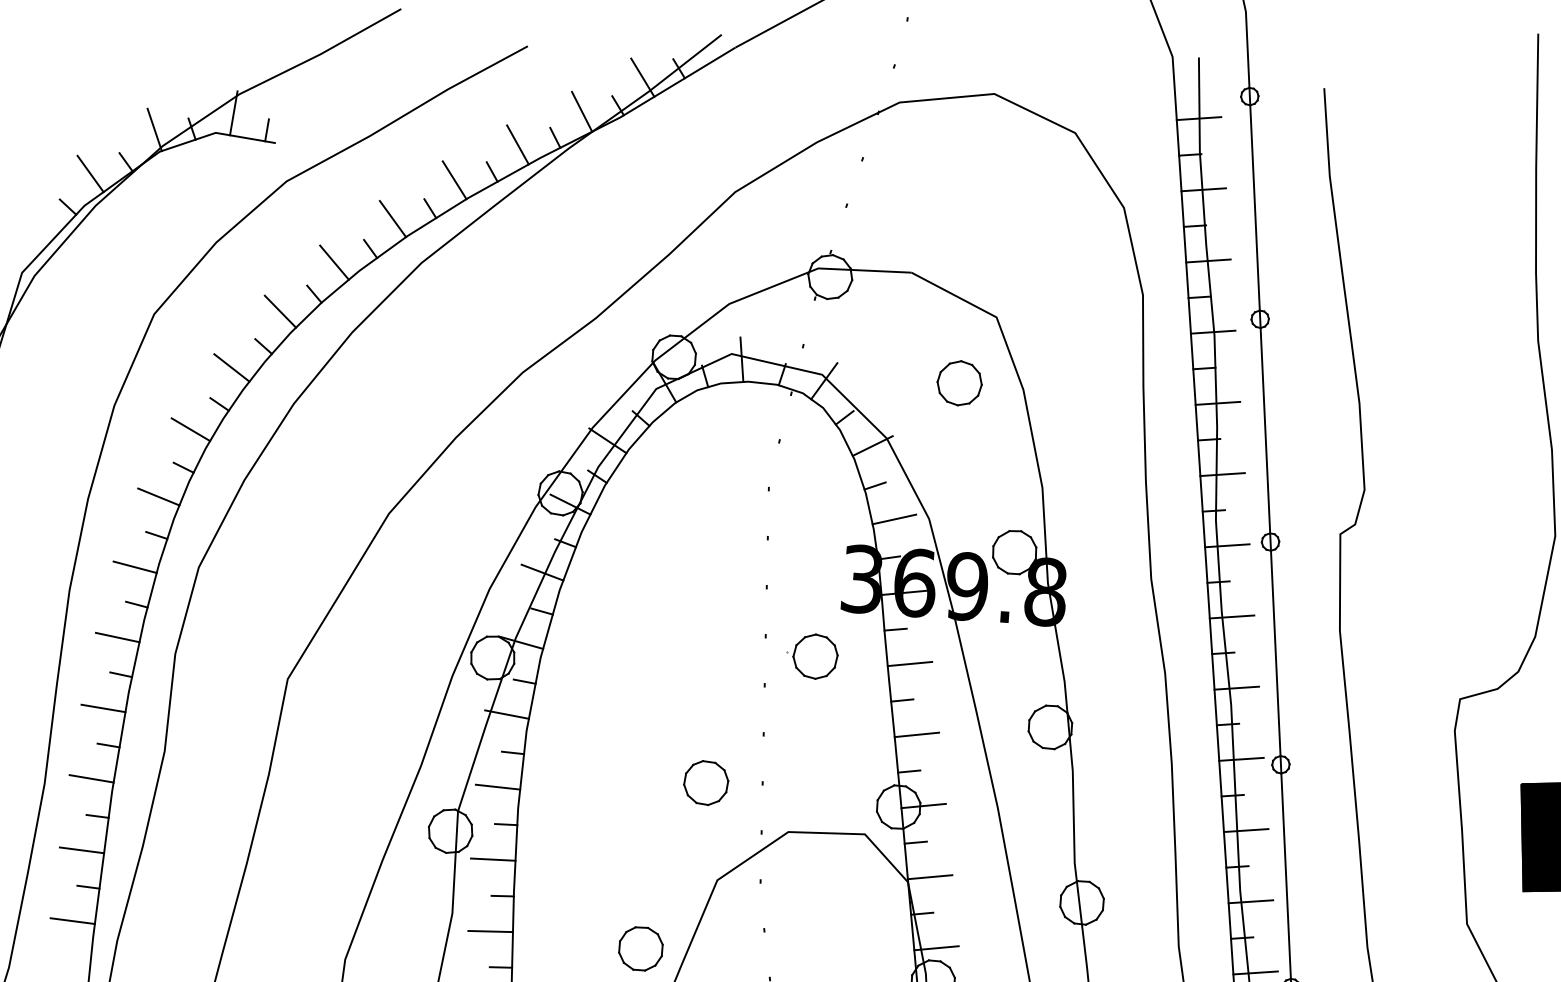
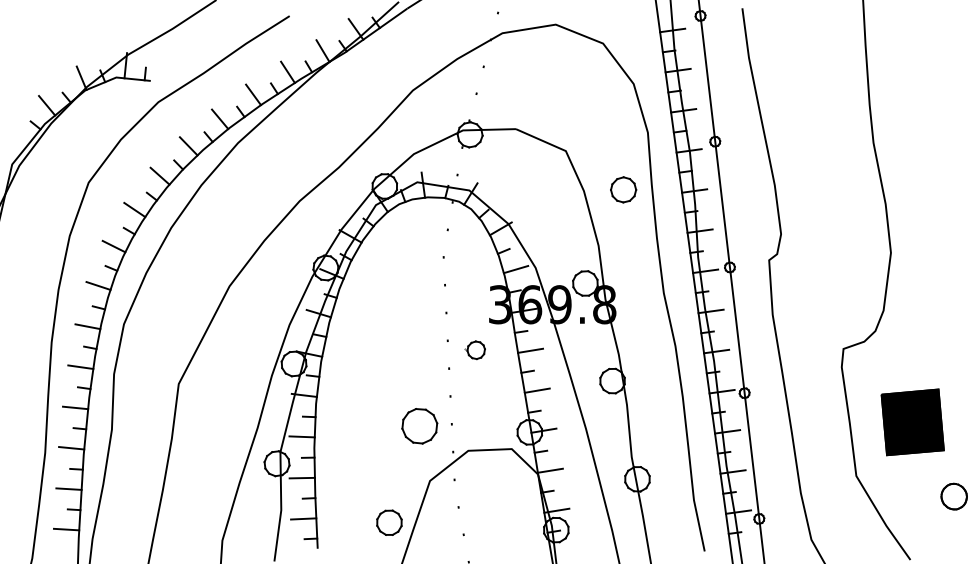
part: (959, 382) -> (623, 189), moved
part: (811, 654) -> (474, 349), size x0.7
part: (705, 783) -> (419, 426), size x1.4

